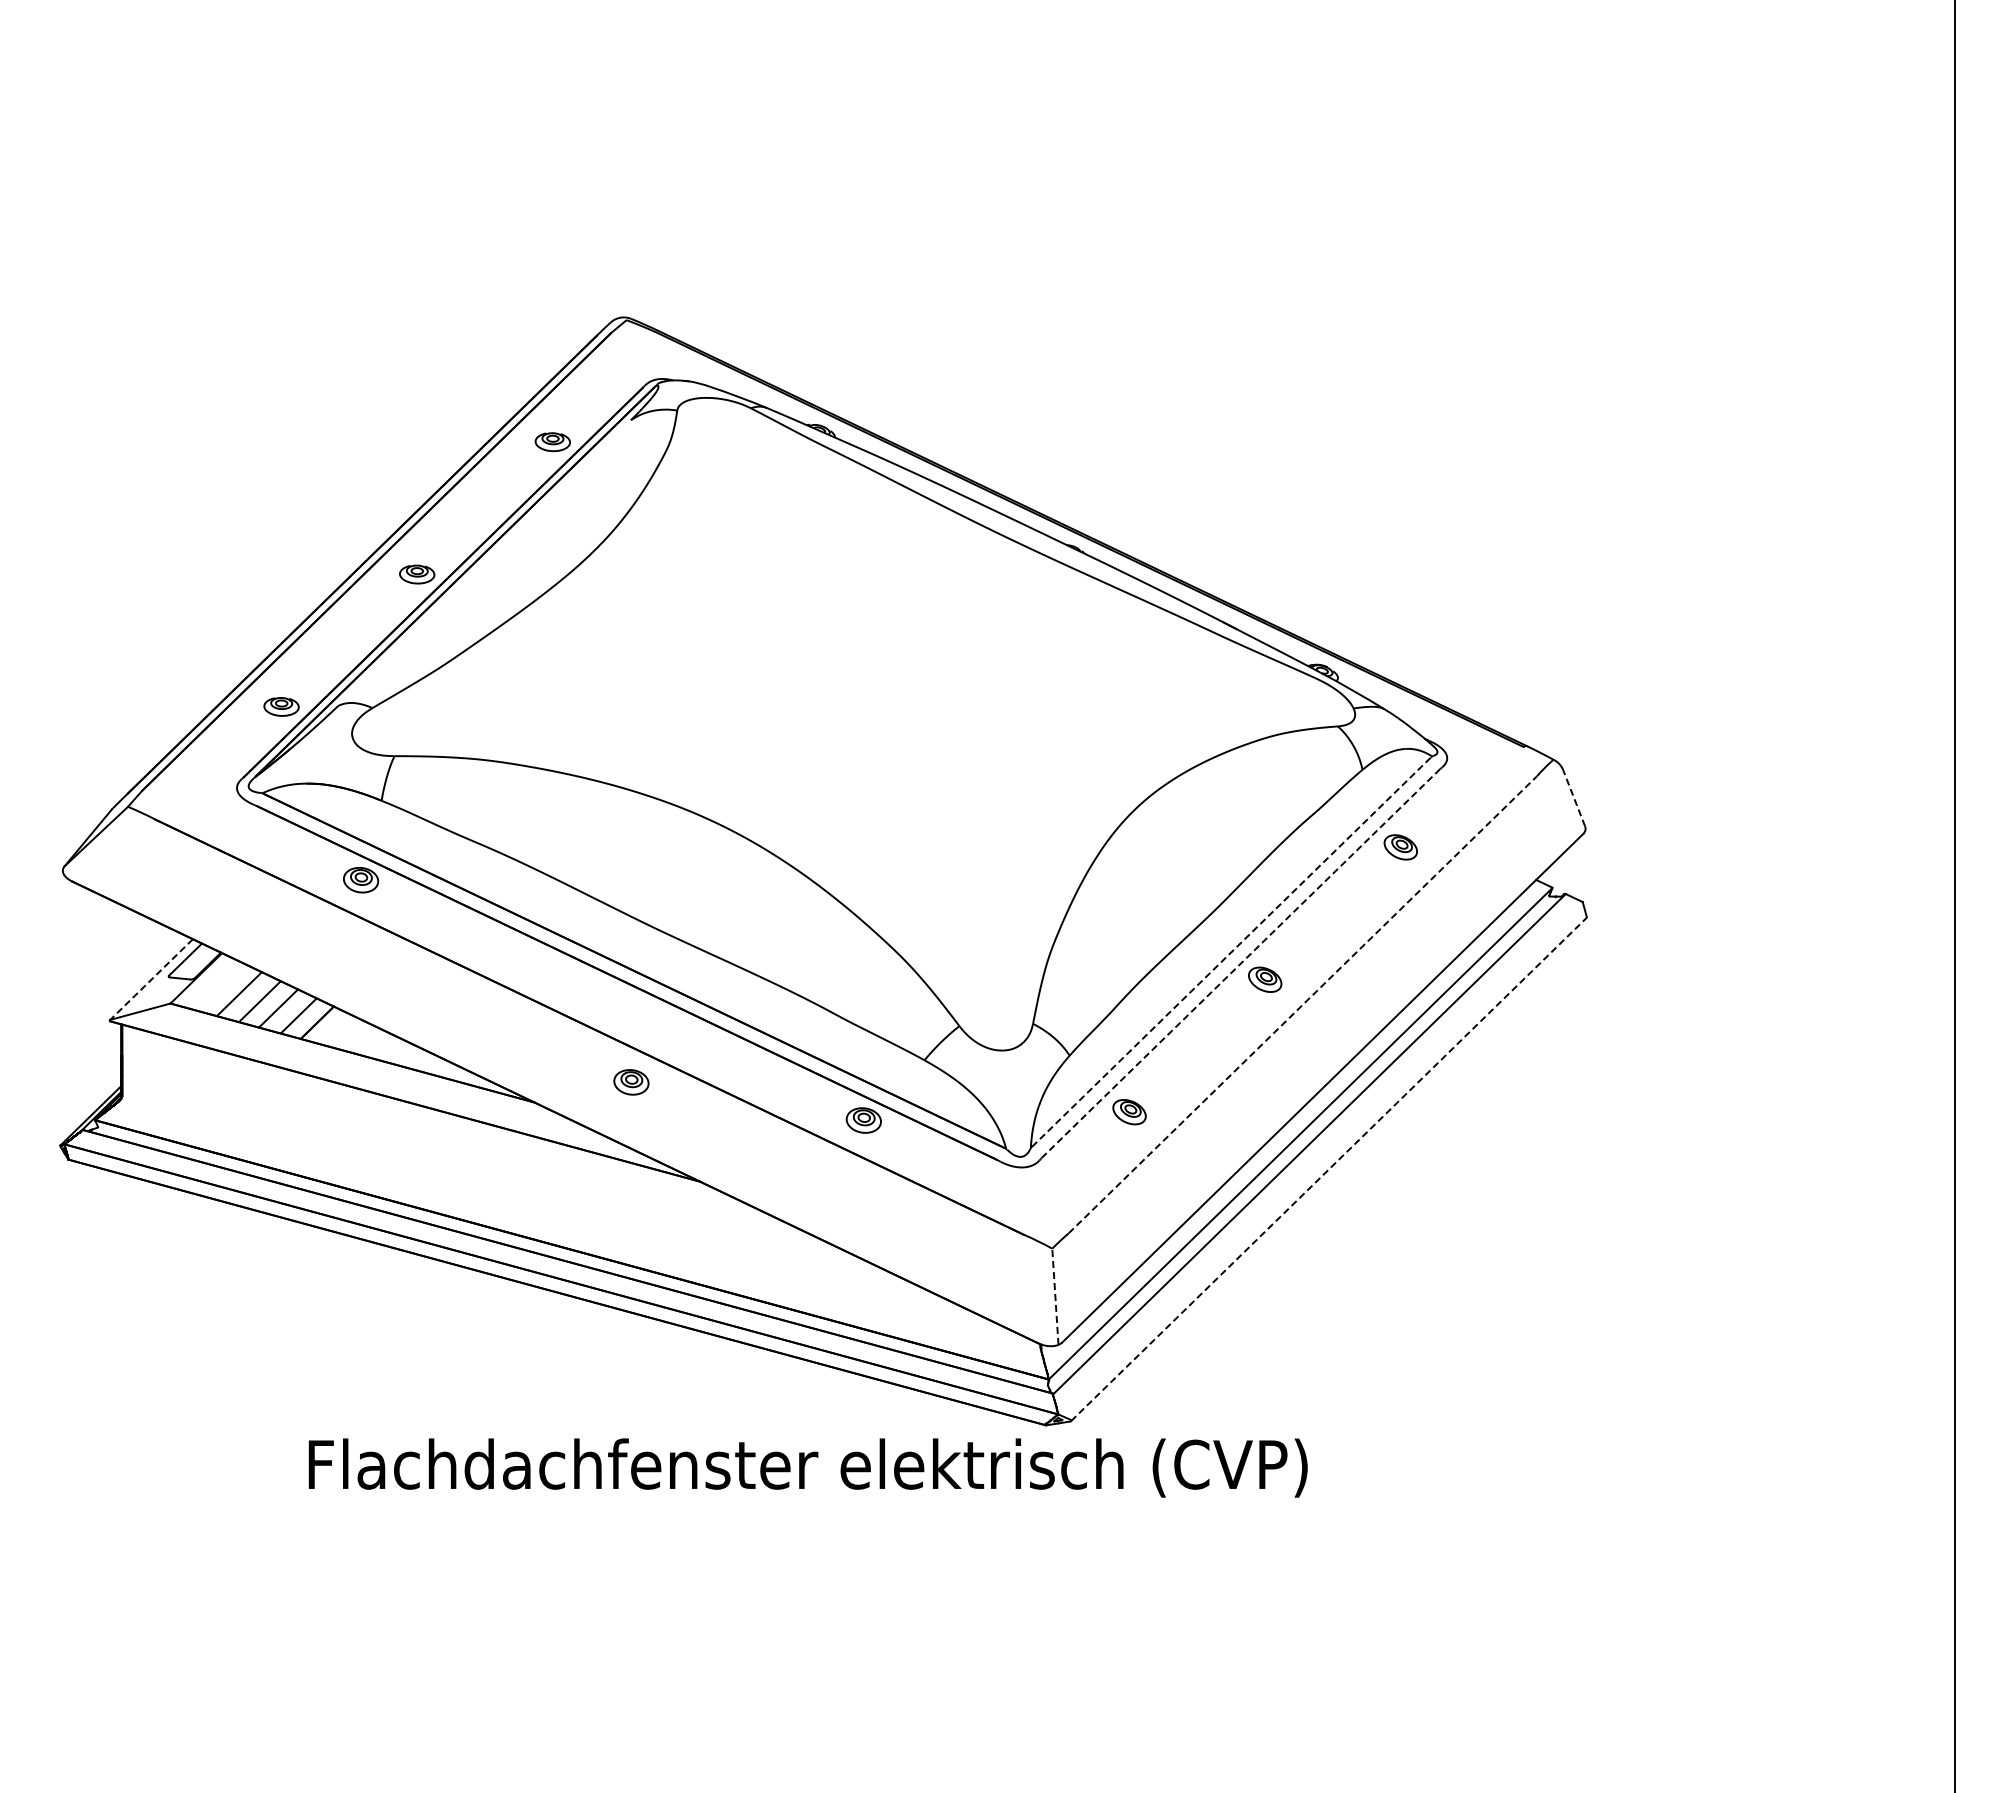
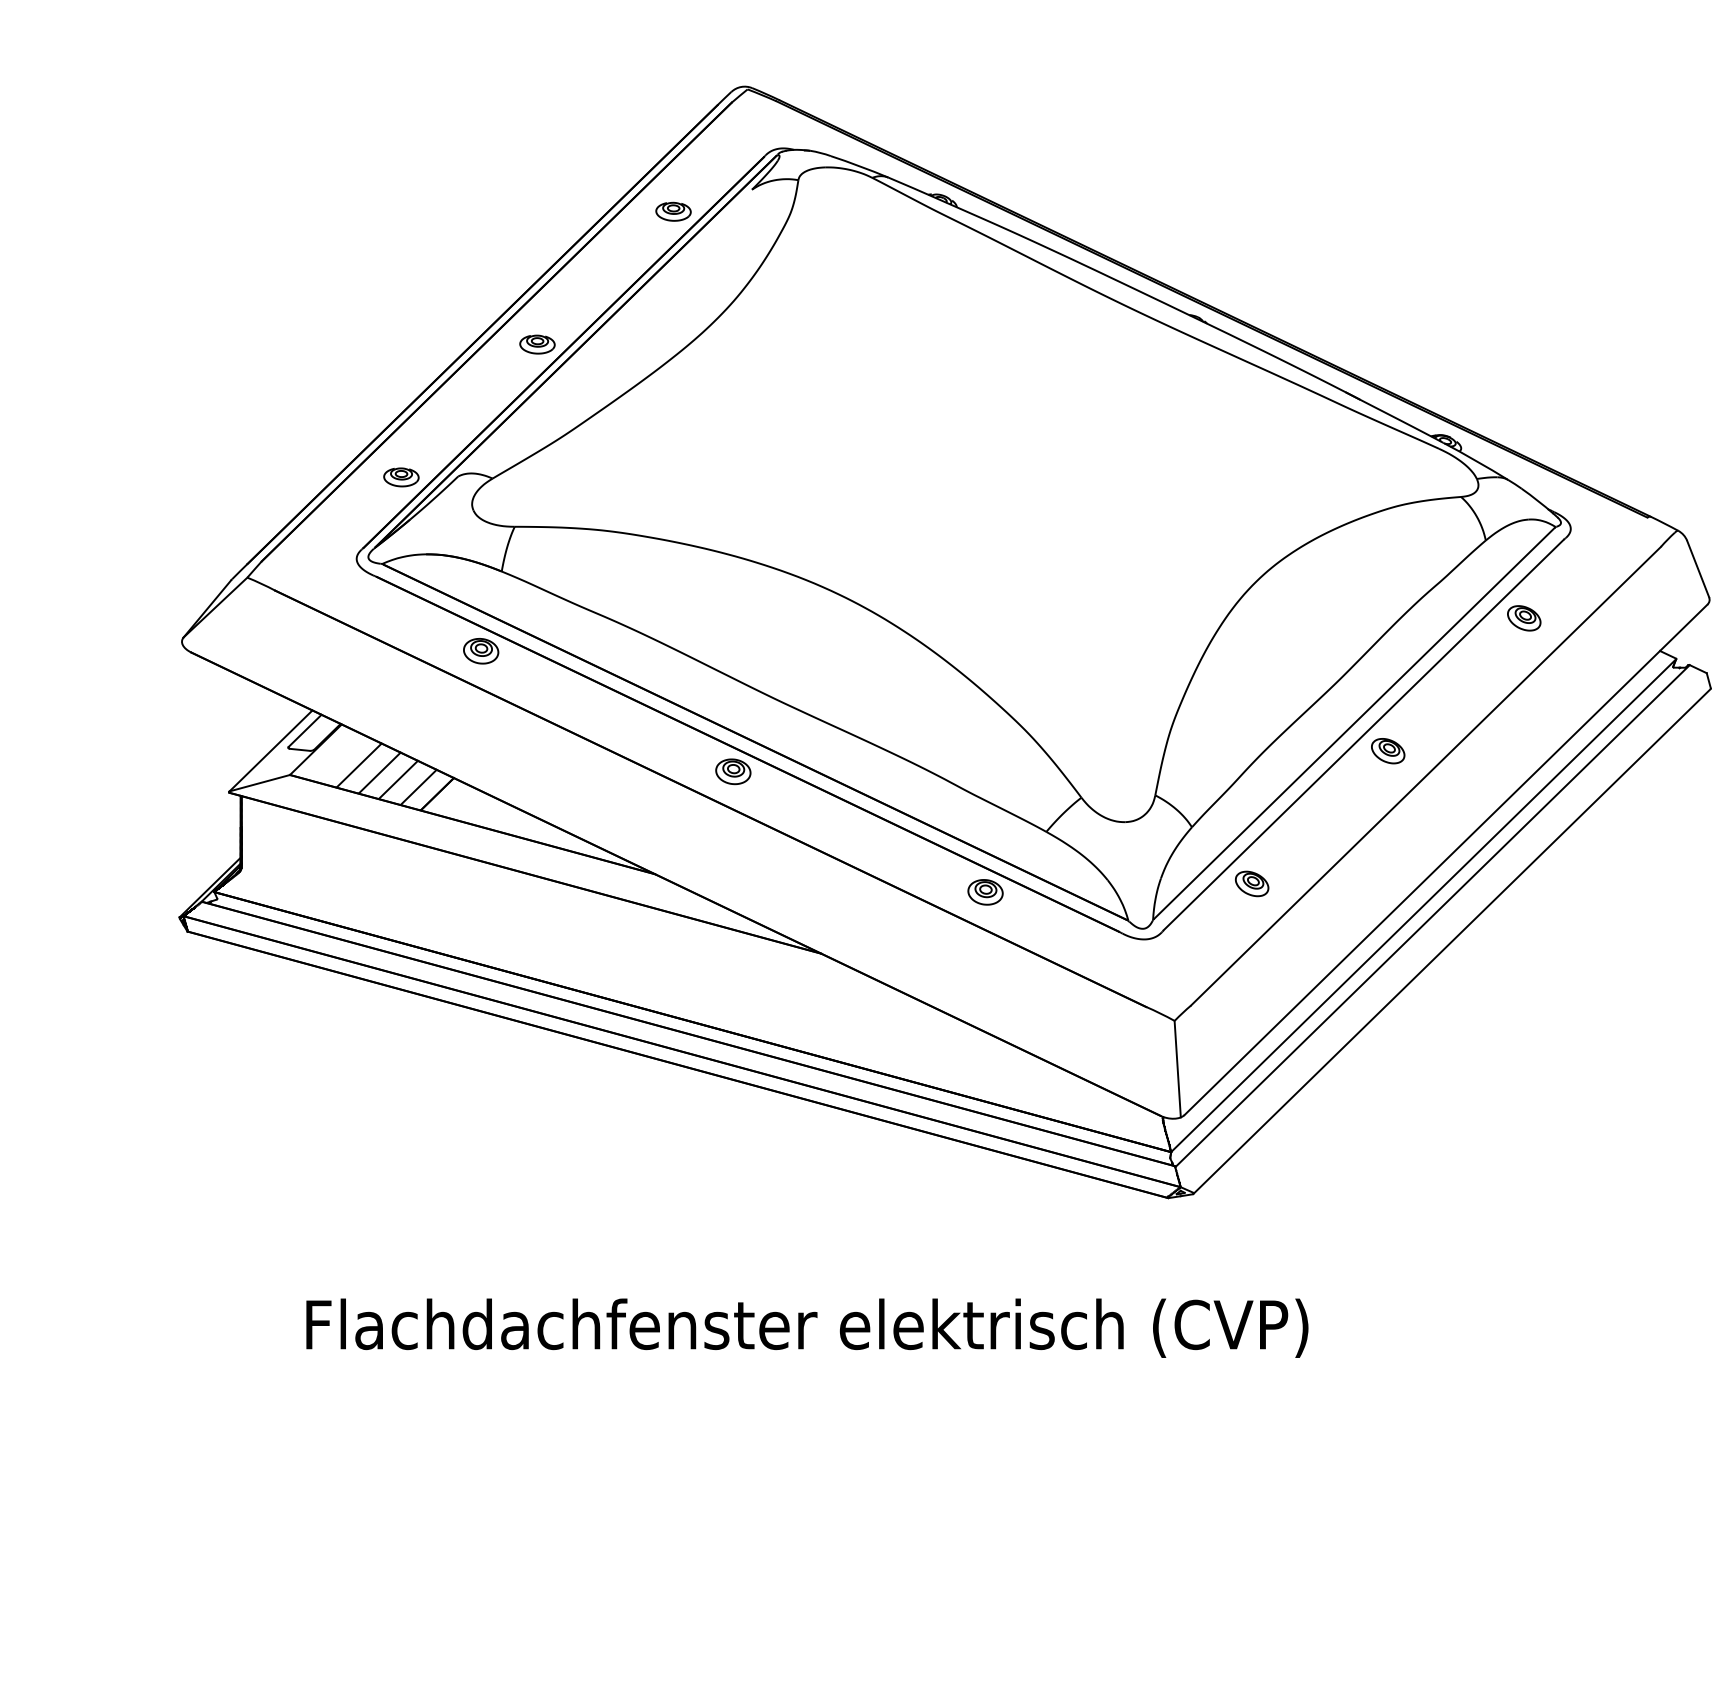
line: (1573, 797) -> (1697, 568), dashed -> solid
line: (1231, 952) -> (1354, 723), dashed -> solid
line: (1240, 963) -> (1363, 734), dashed -> solid
line: (151, 979) -> (270, 750), dashed -> solid
line: (1303, 1004) -> (1426, 775), dashed -> solid
part: (631, 1082) -> (733, 771), moved
line: (1329, 1169) -> (1452, 941), dashed -> solid
line: (1055, 1296) -> (1177, 1068), dashed -> solid
text: (807, 1467) -> (806, 1327), moved

